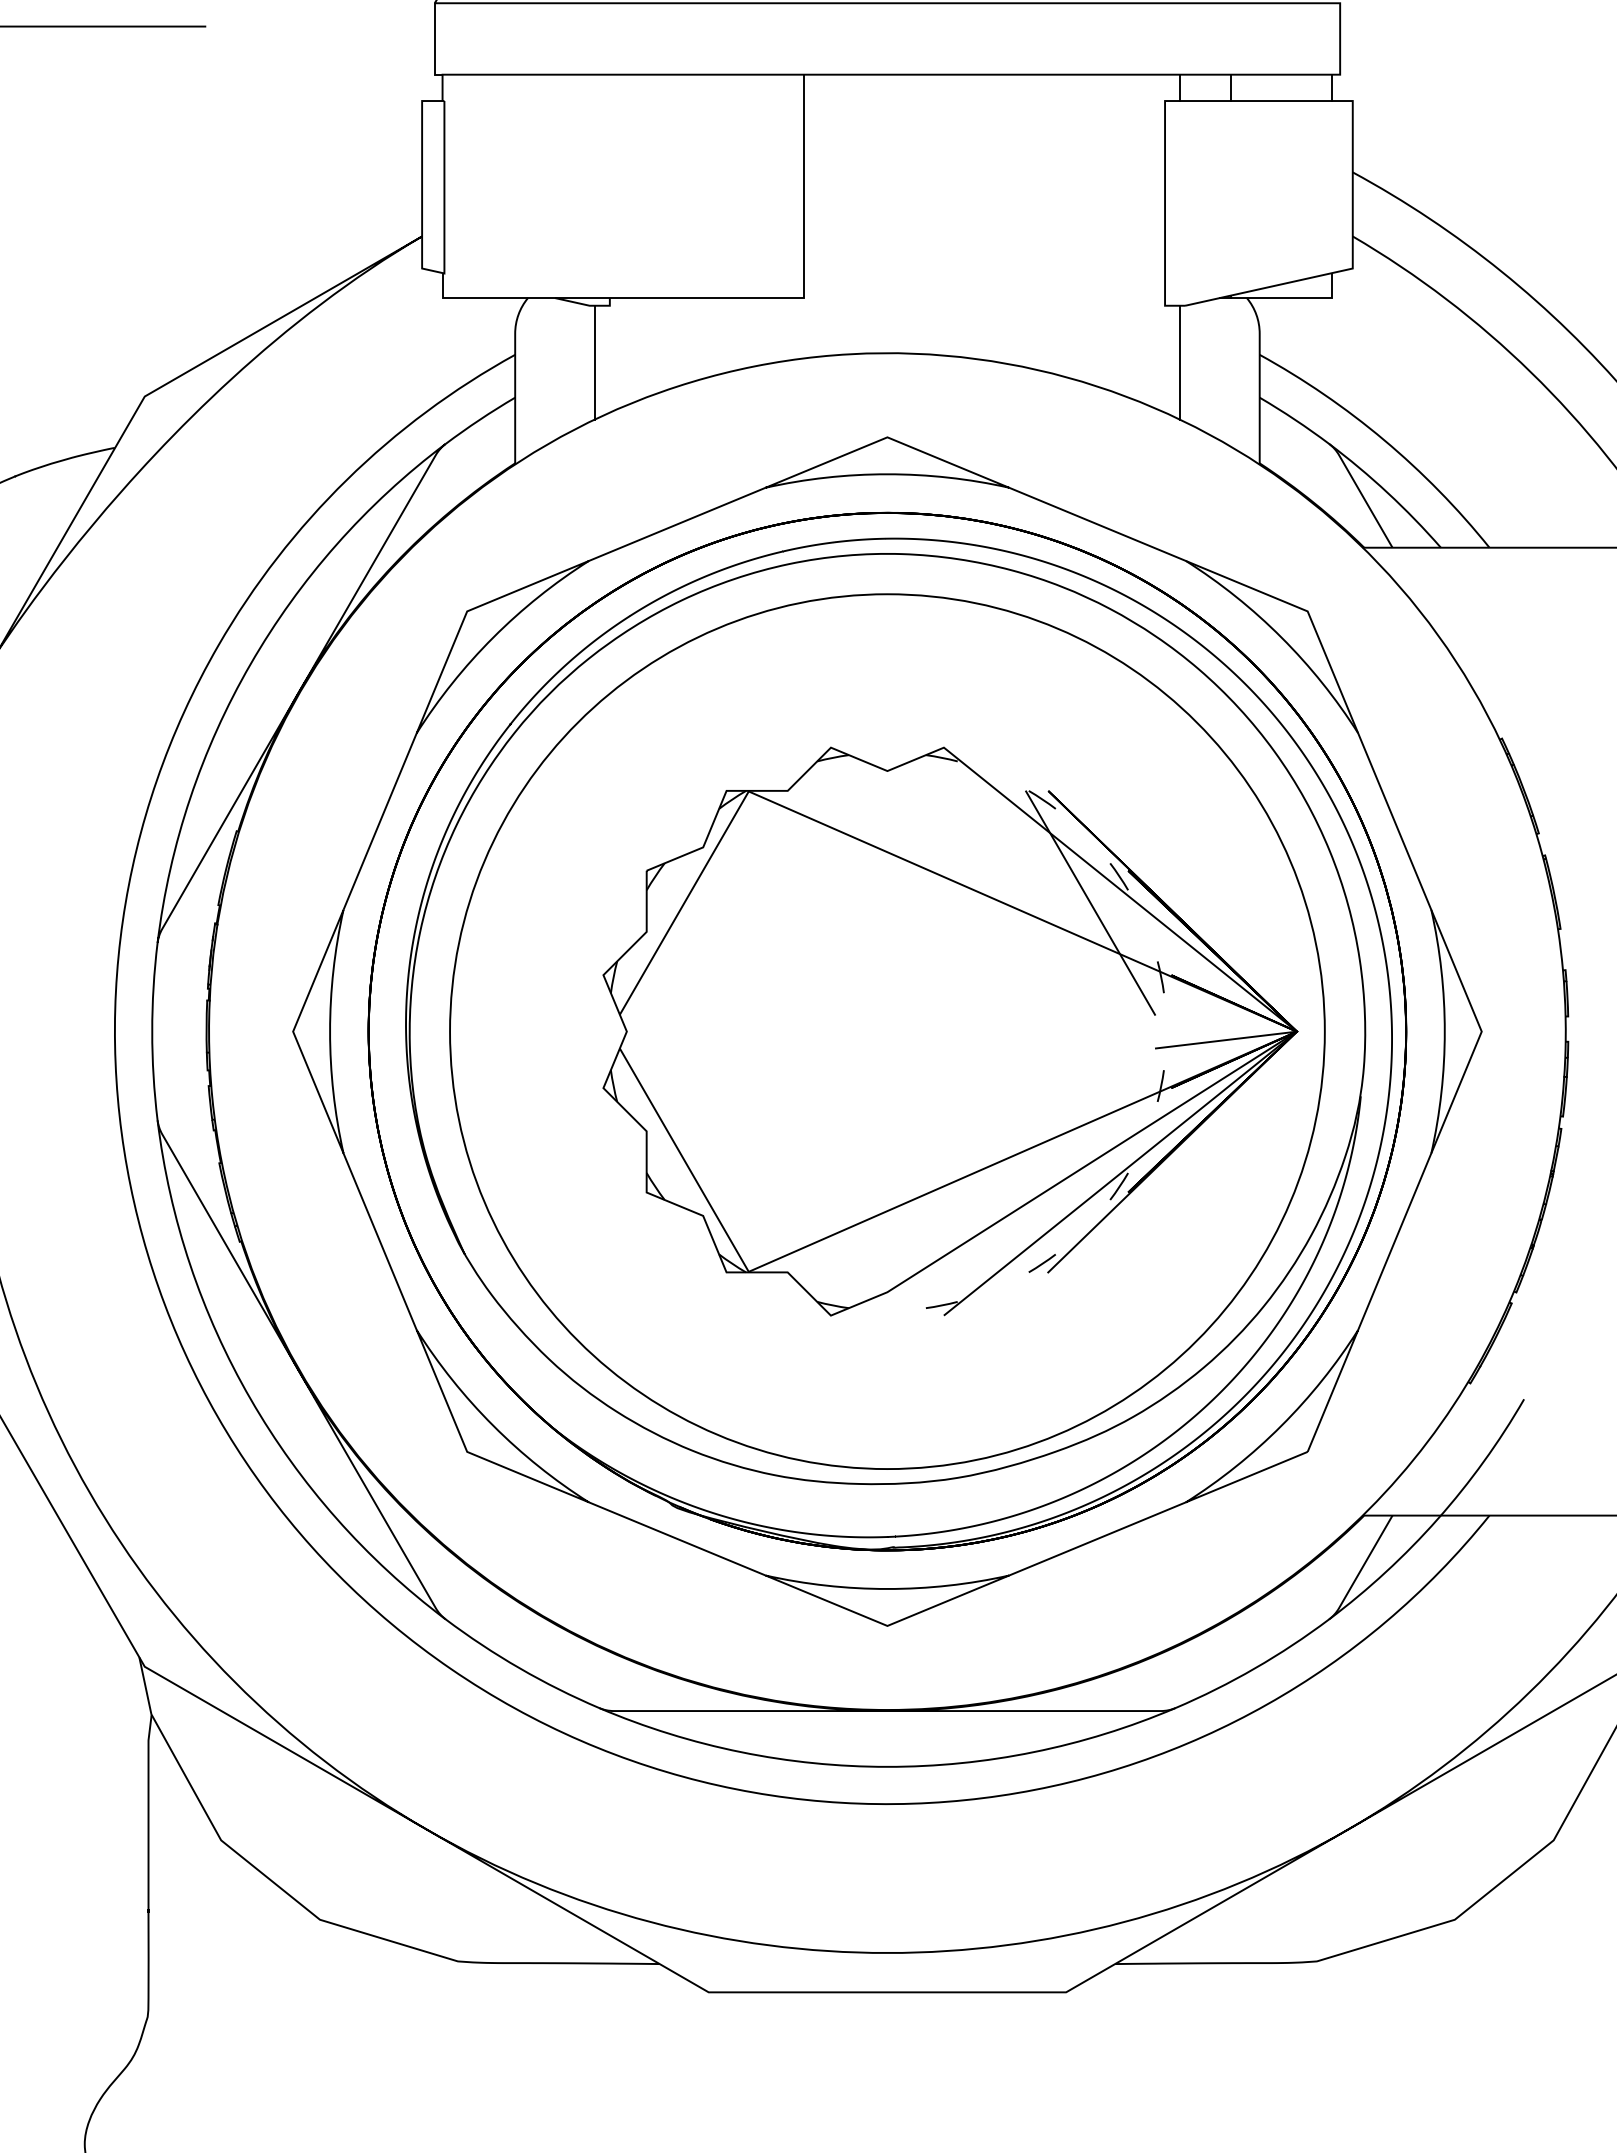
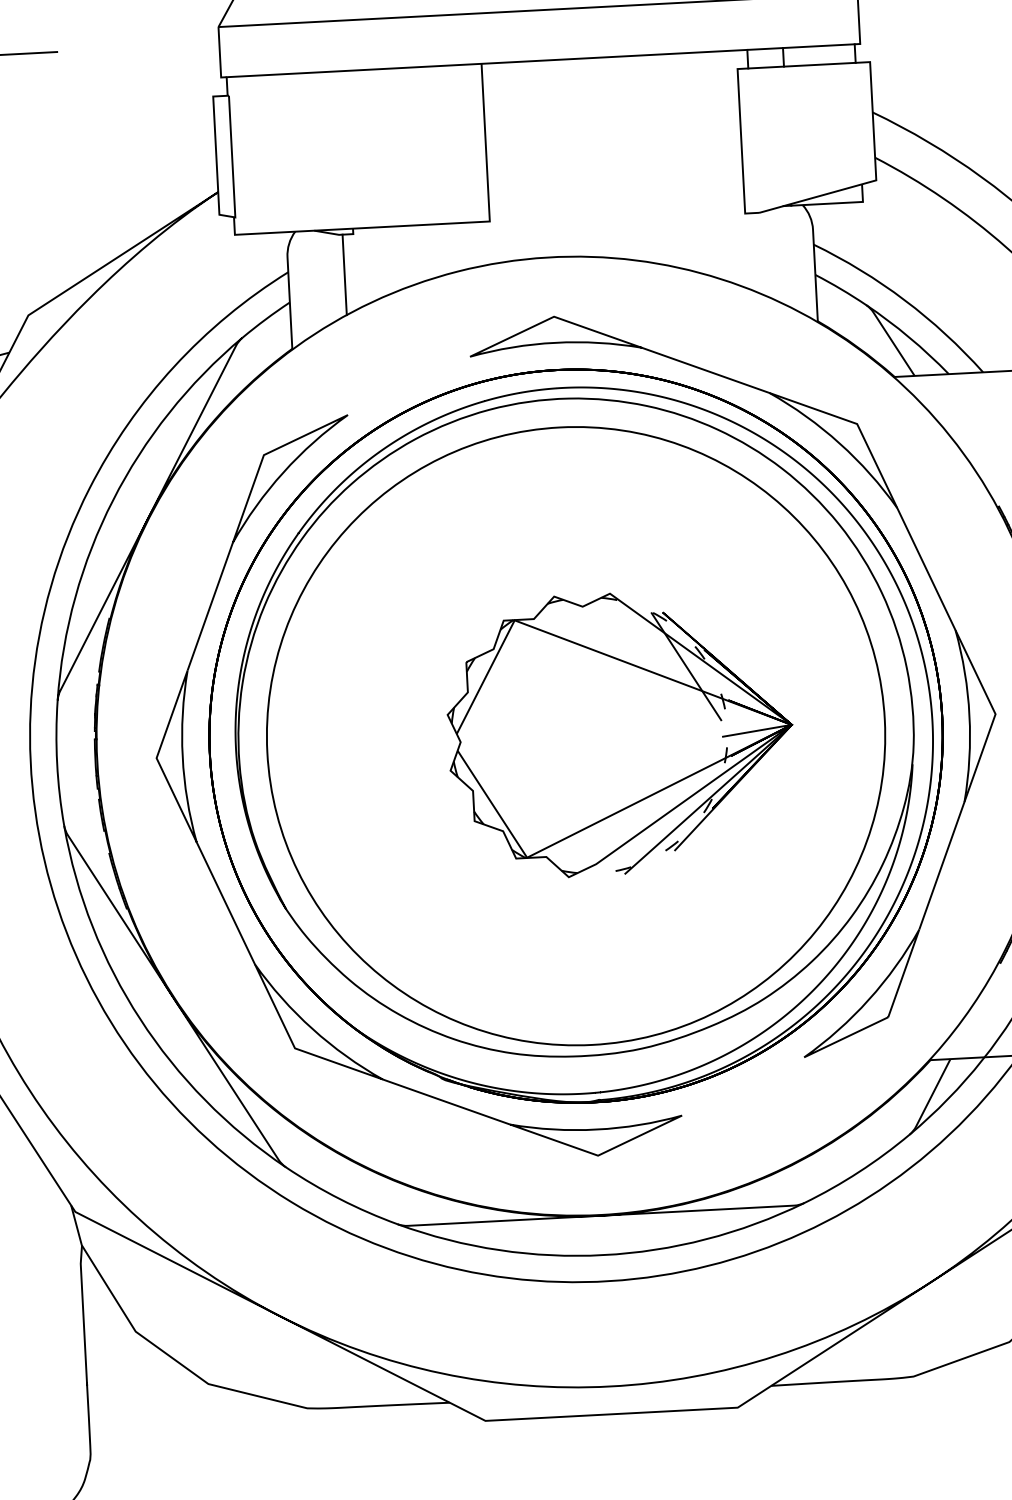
line: (1180, 362) -> (758, 253), removed
line: (676, 523) -> (408, 385), removed
part: (950, 1031) -> (620, 733), size x0.7
line: (1097, 1538) -> (743, 1086), removed

